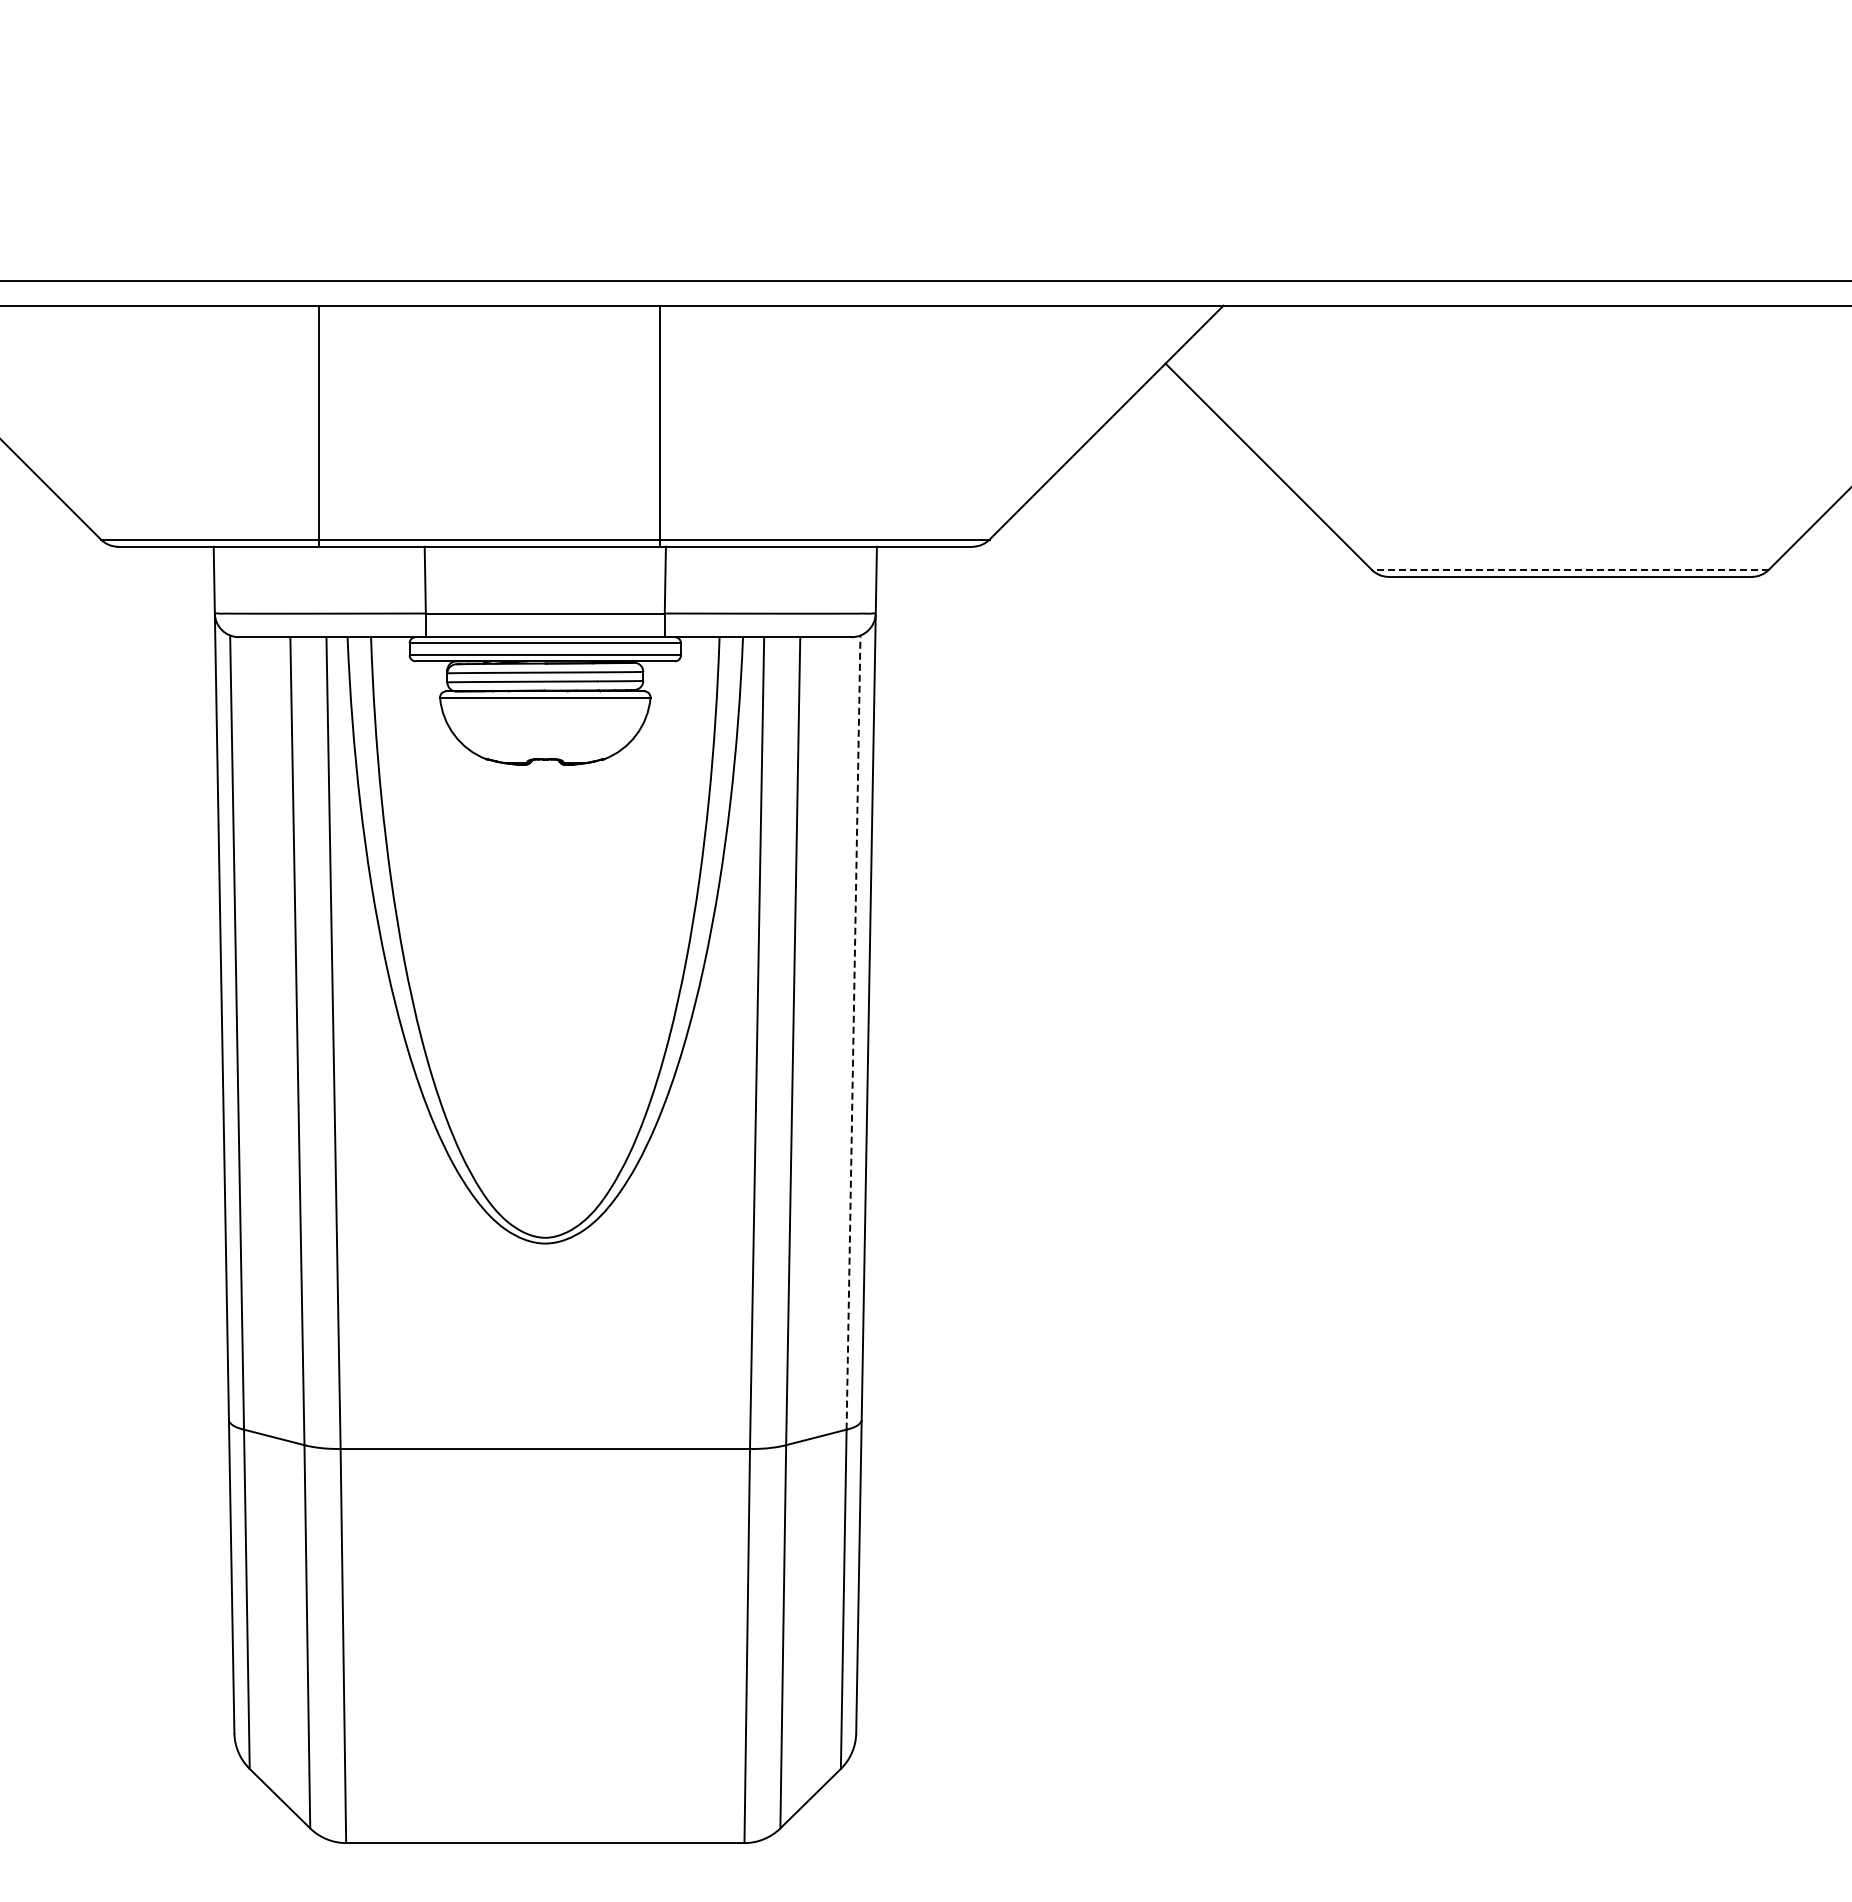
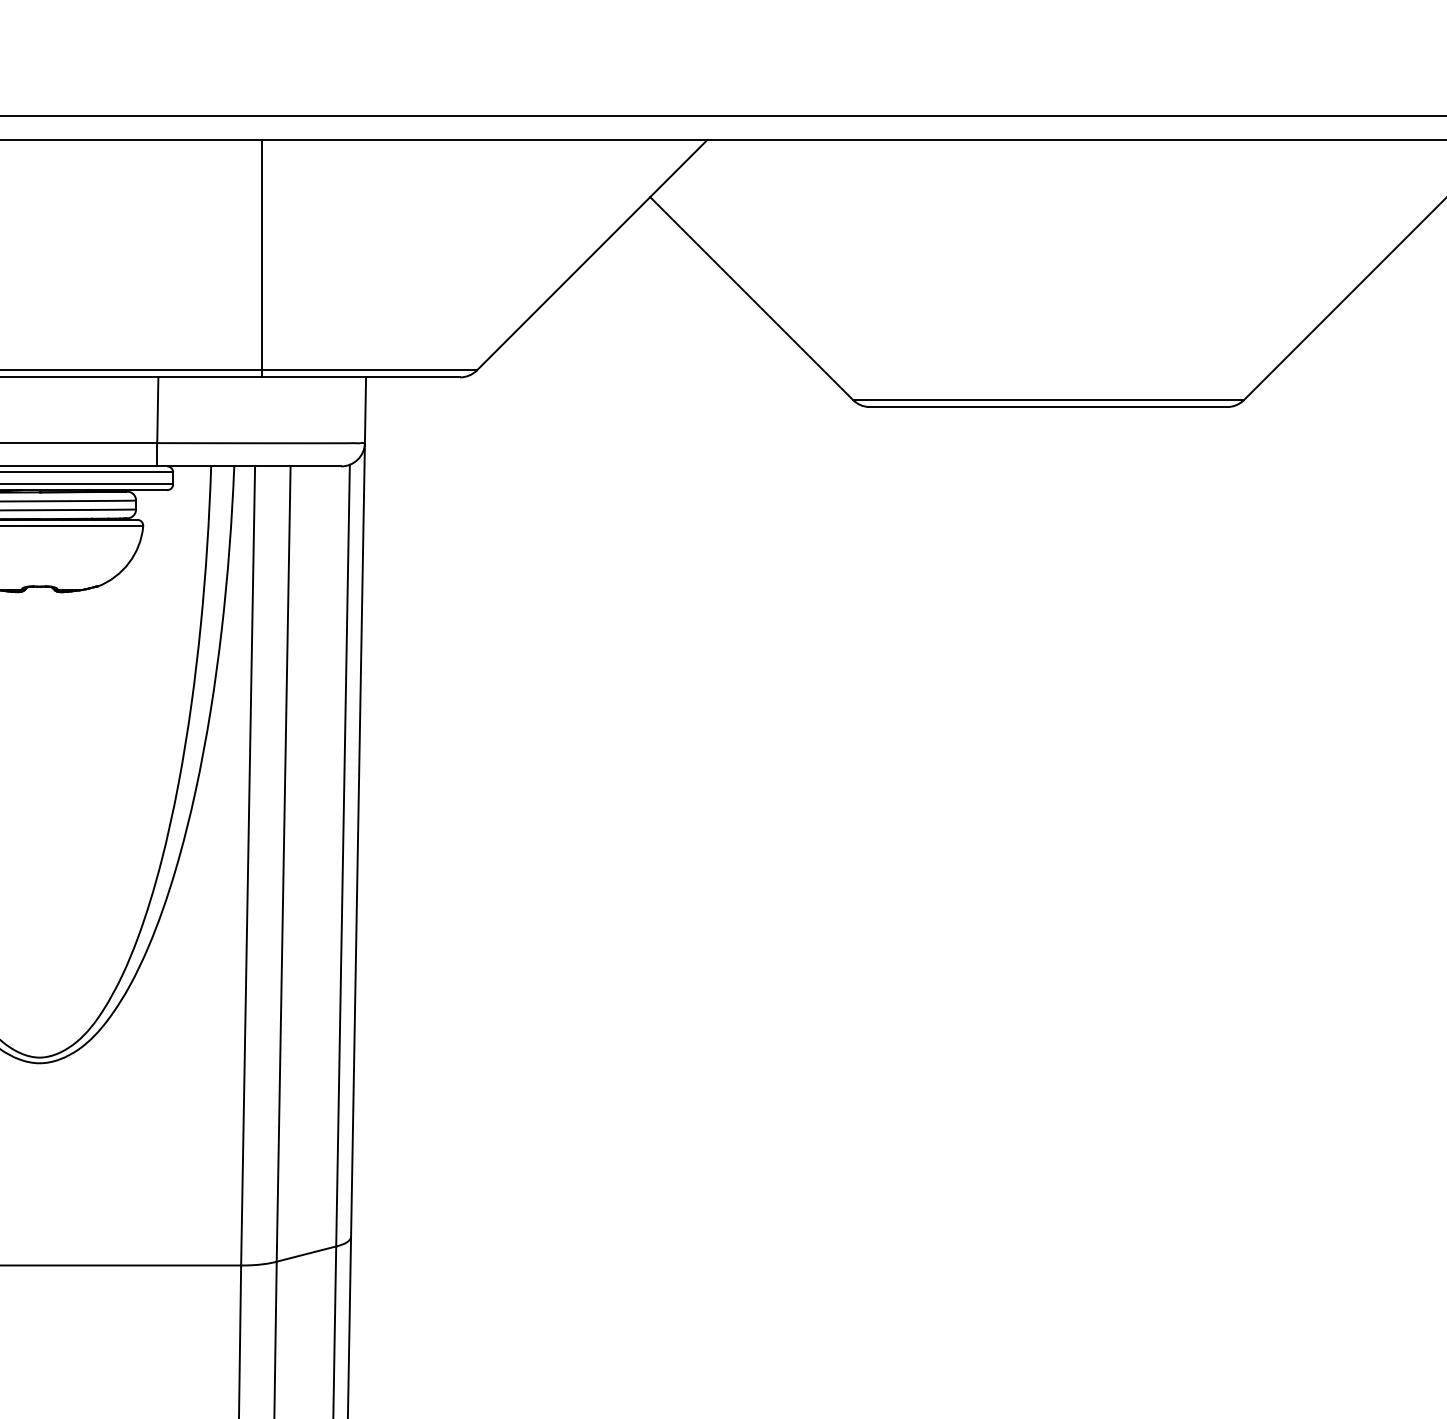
line: (660, 425) -> (262, 258), moved
line: (1569, 569) -> (1047, 399), dashed -> solid
line: (853, 1032) -> (343, 855), dashed -> solid

